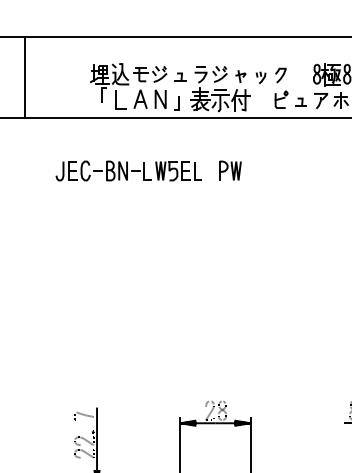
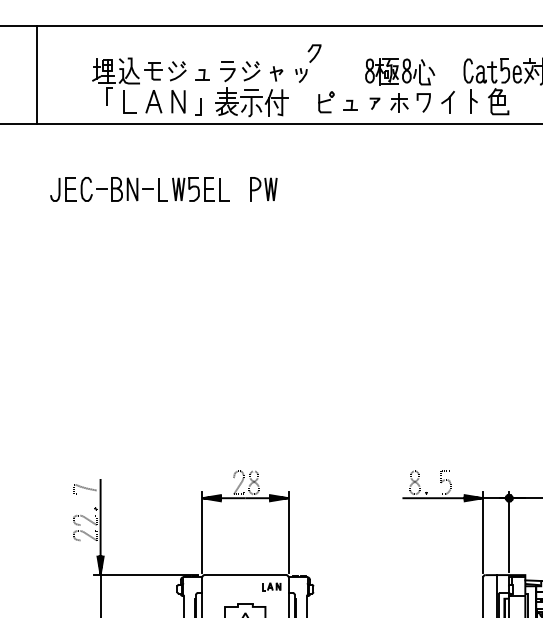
curve: (281, 76) -> (315, 54), moved
line: (25, 77) -> (37, 74), moved
part: (320, 100) -> (374, 103), size x0.6

